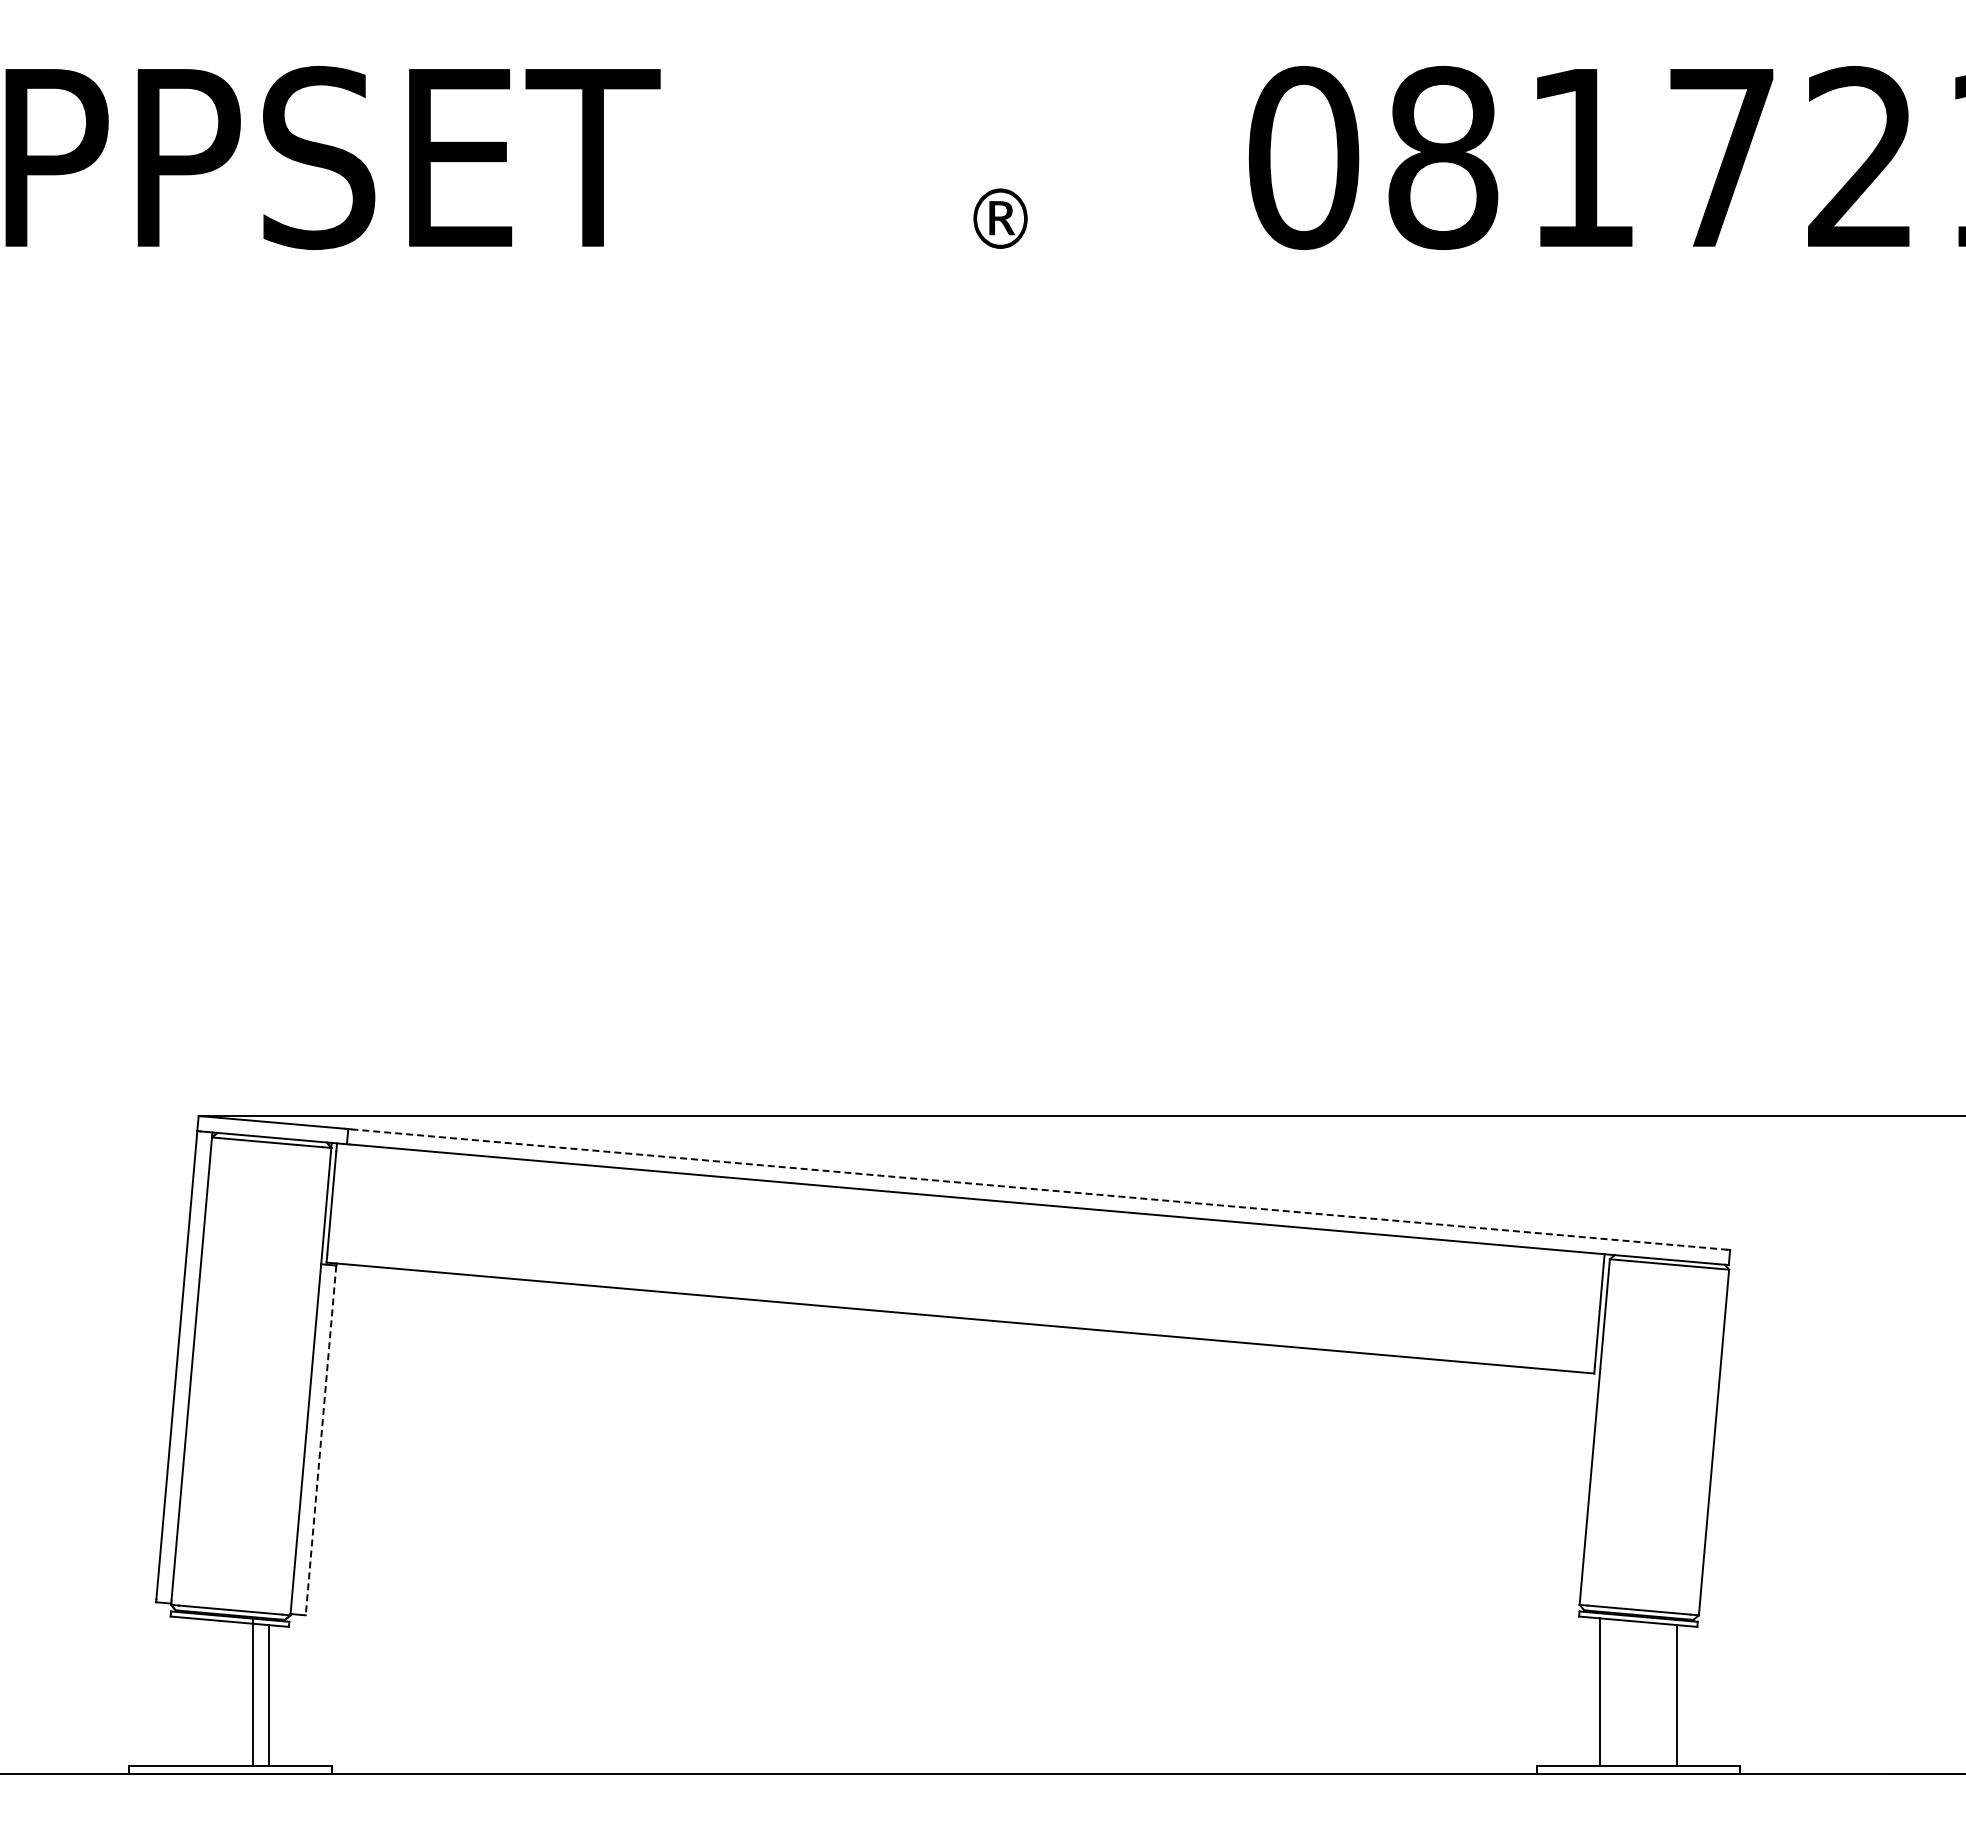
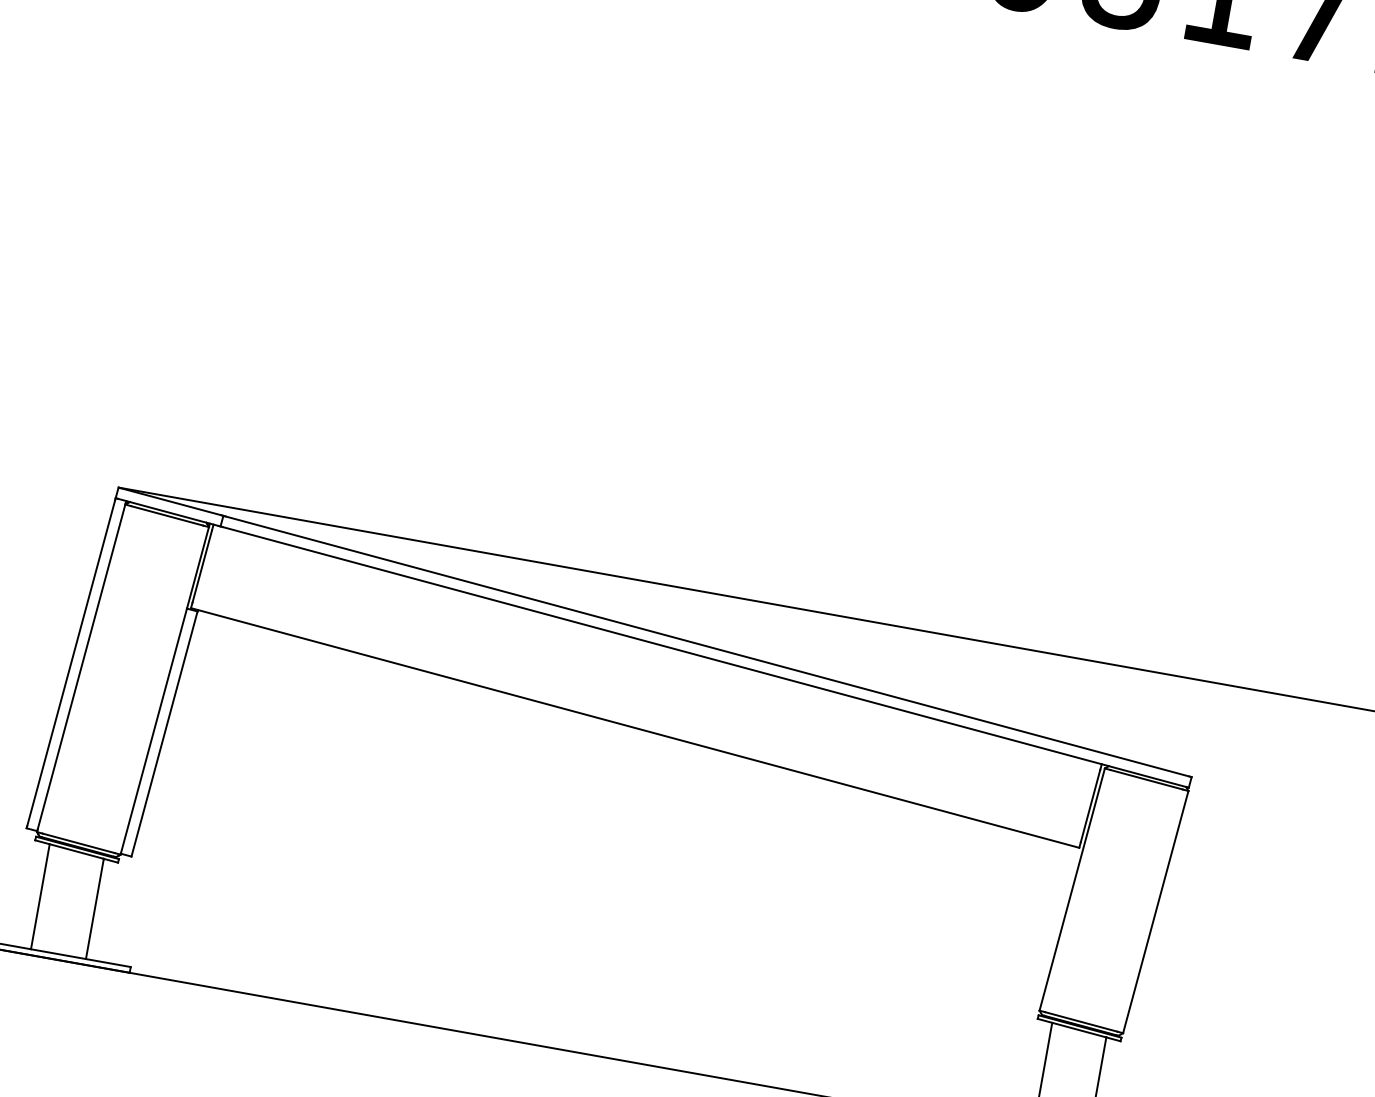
line: (1039, 1189) -> (707, 646), dashed -> solid
line: (321, 1440) -> (164, 734), dashed -> solid
line: (253, 1691) -> (40, 896), moved

